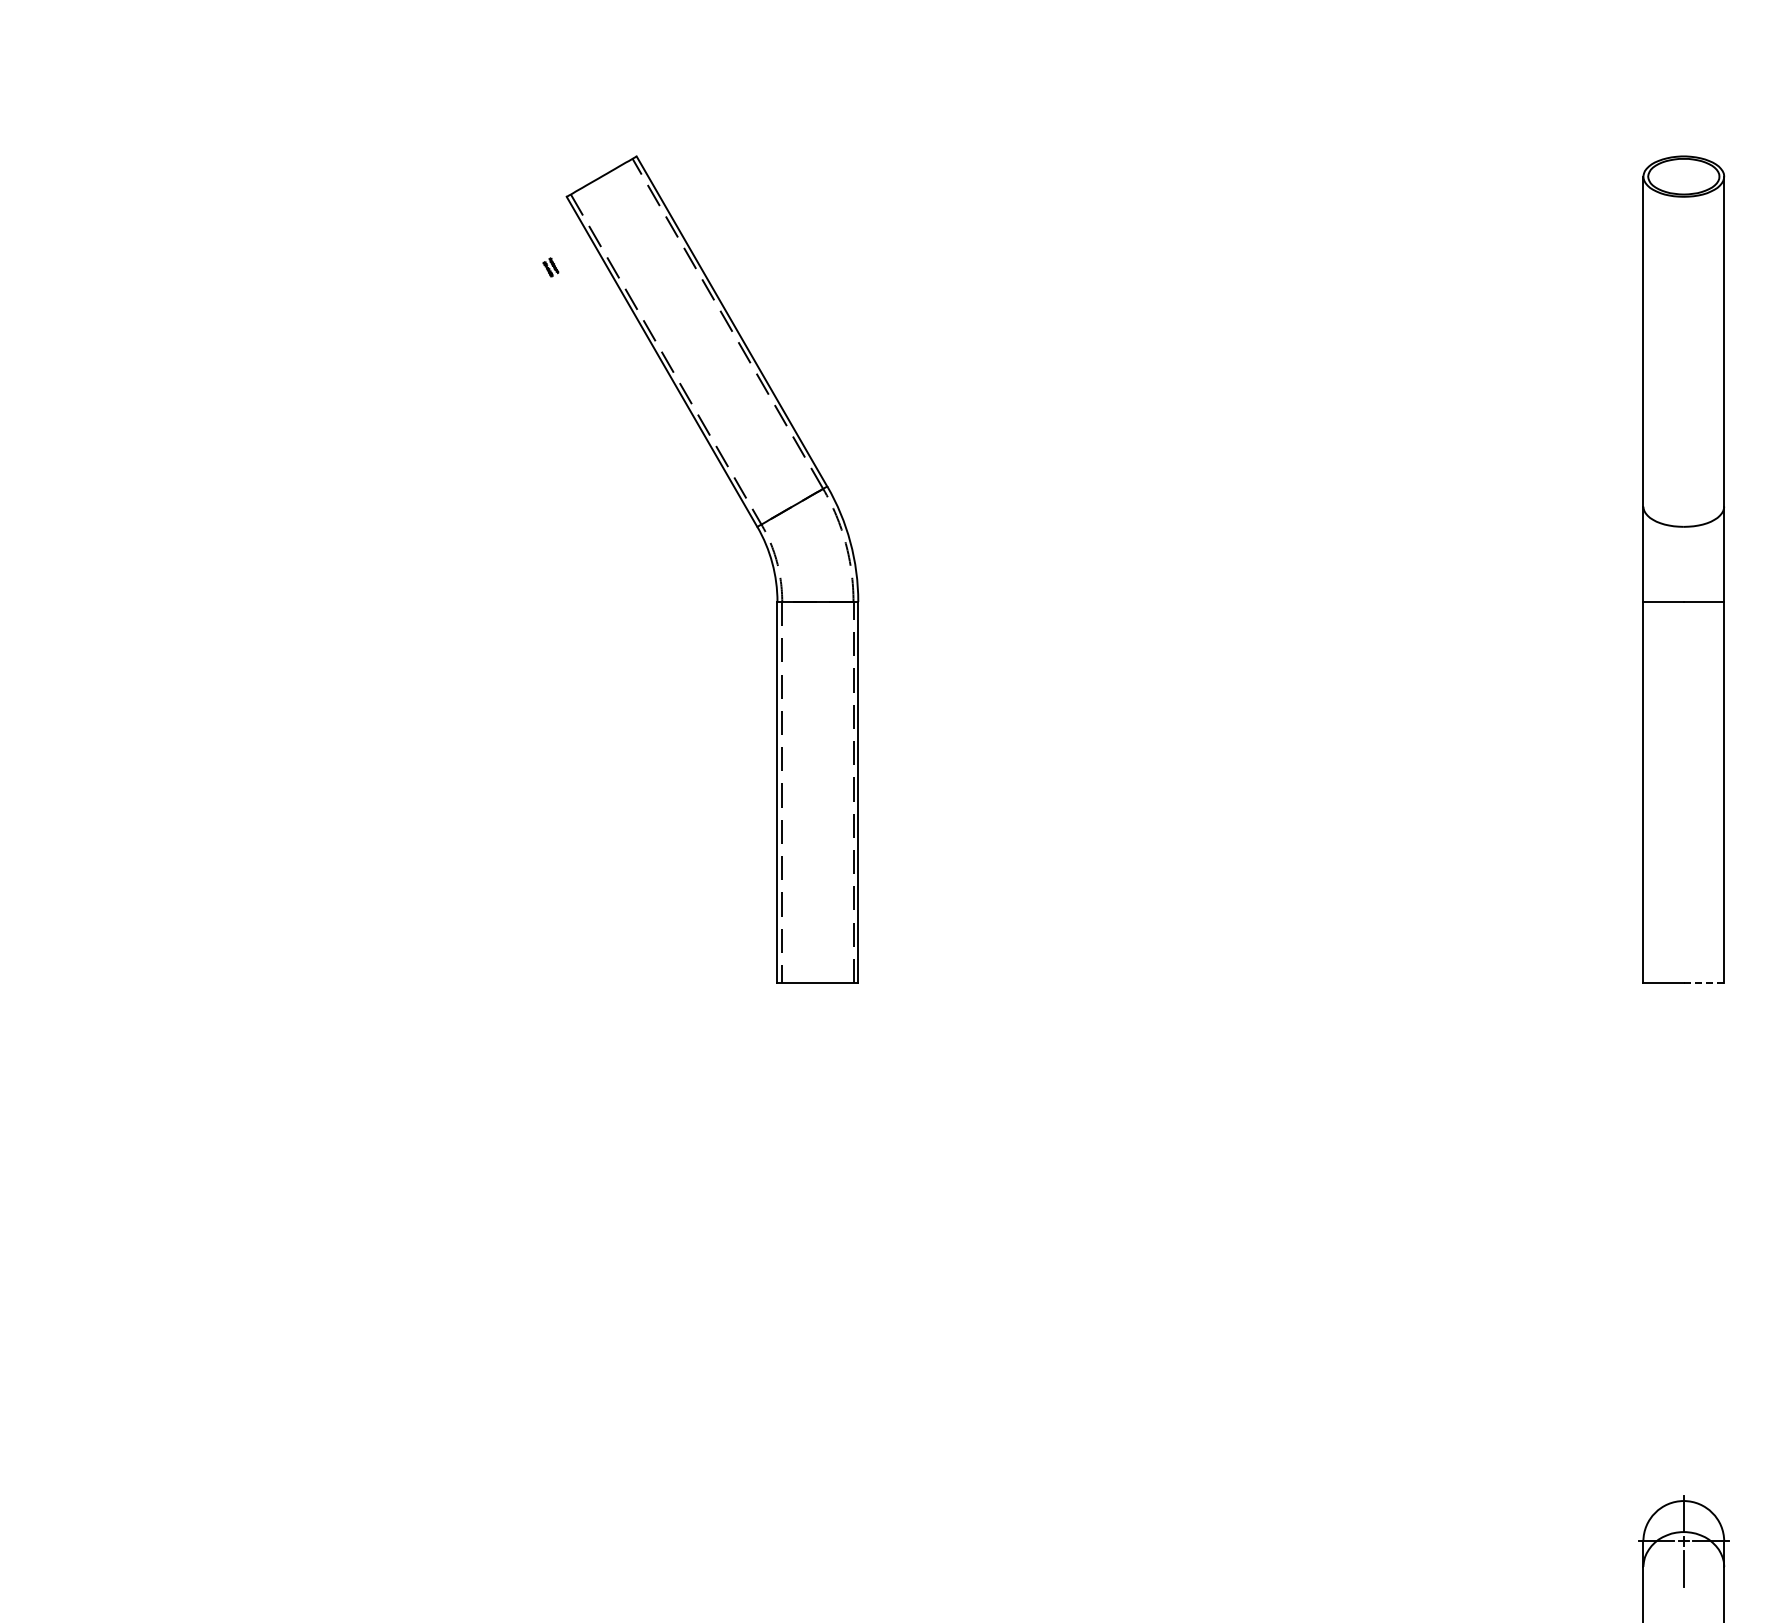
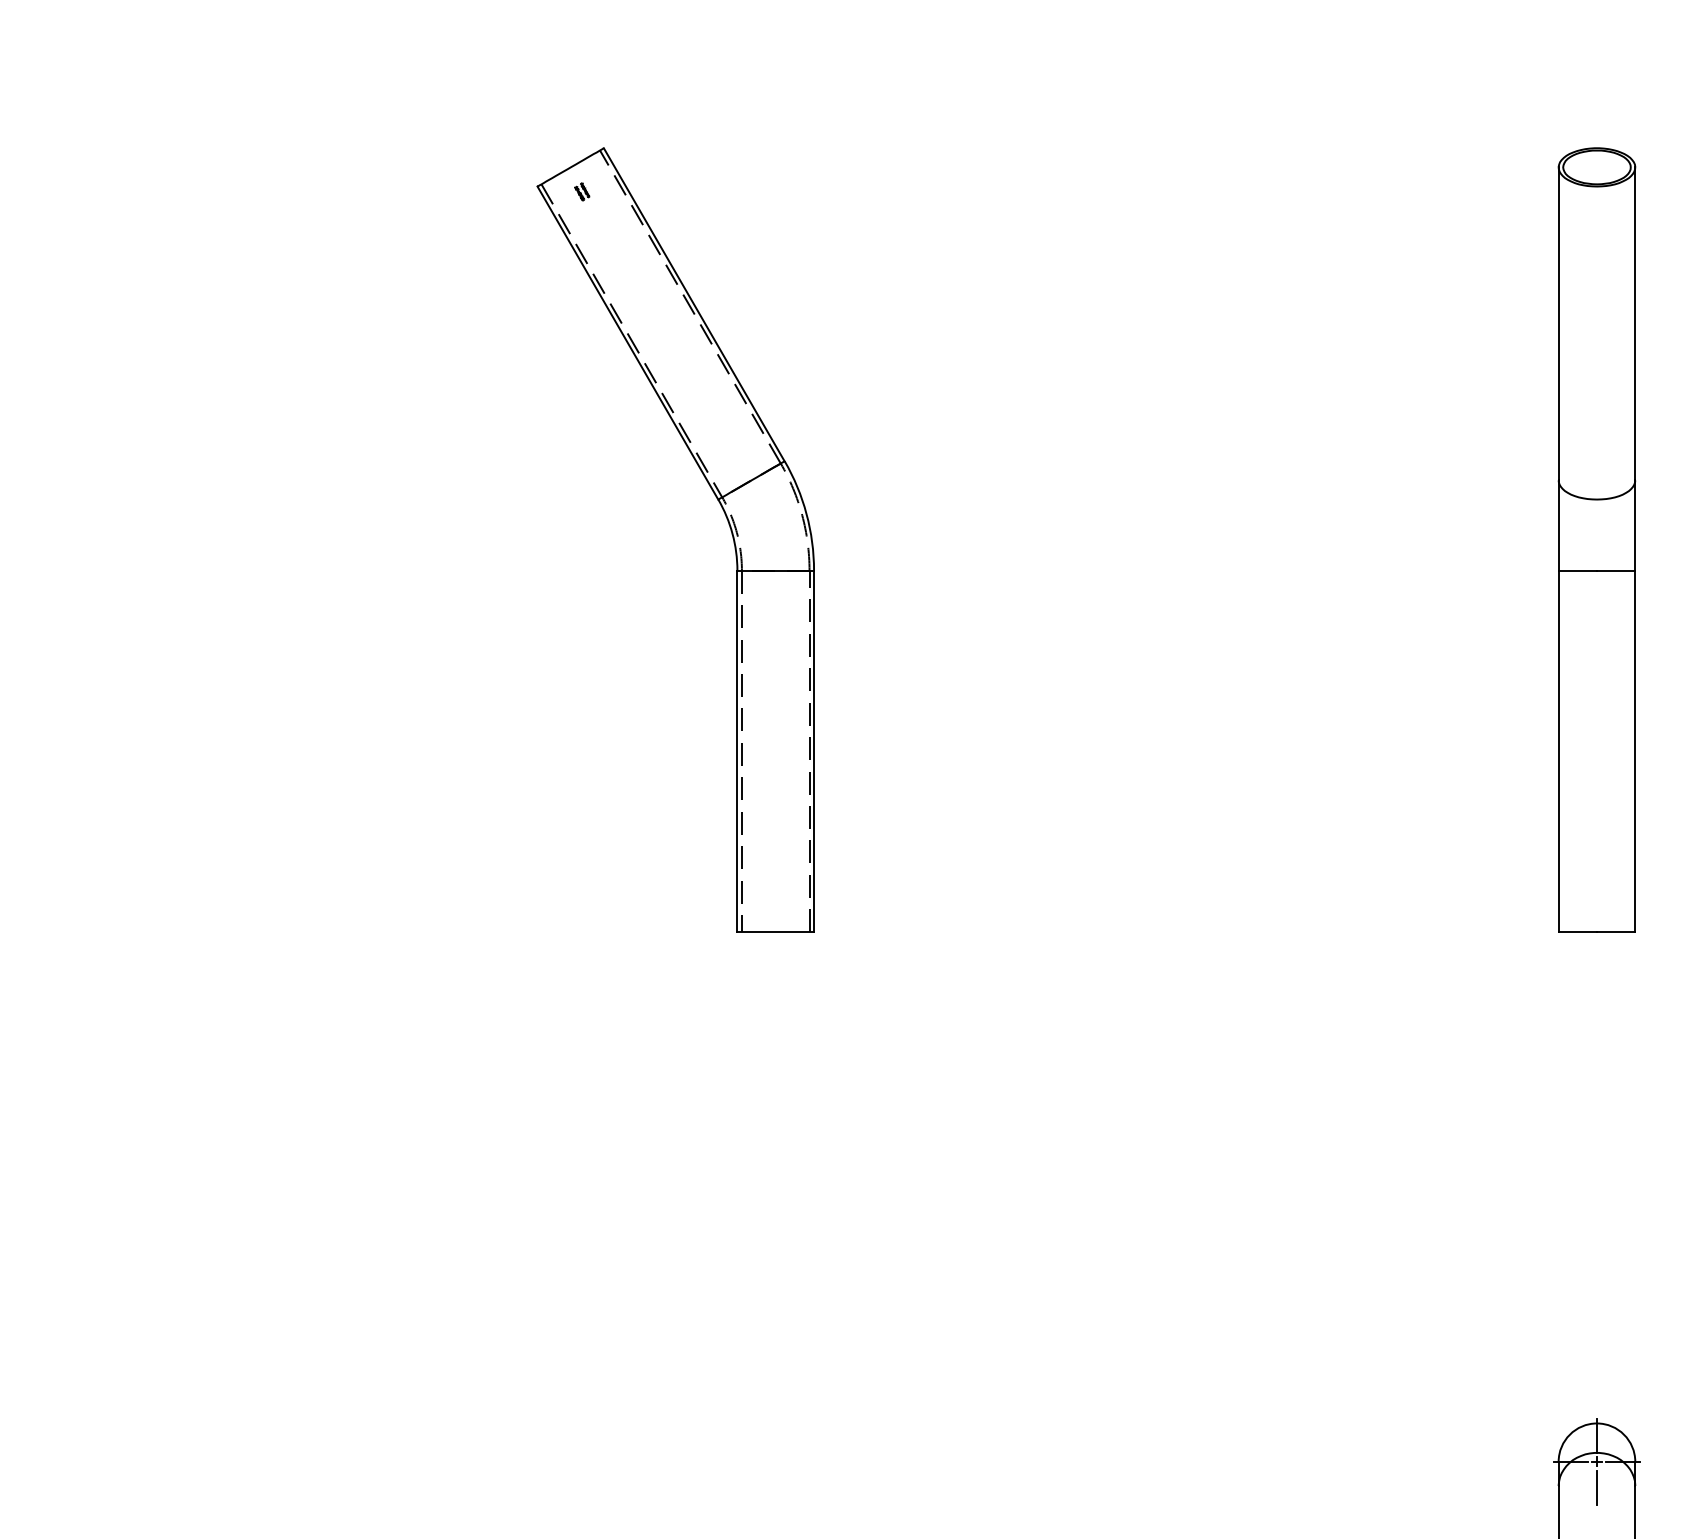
part: (550, 267) -> (581, 191), moved
line: (1704, 983) -> (1616, 932), dashed -> solid

